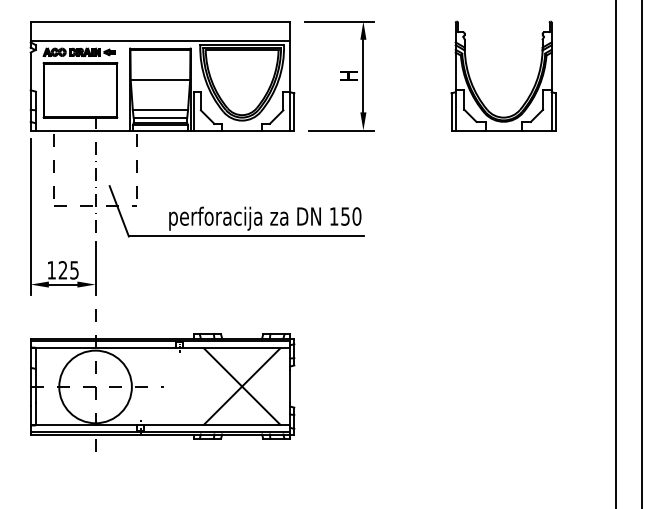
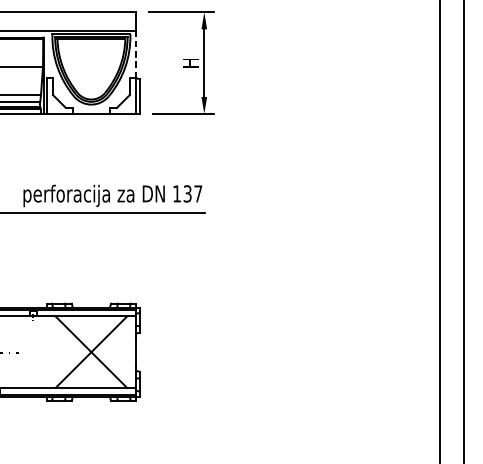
line: (290, 66) -> (136, 54), solid -> dashed
part: (475, 89) -> (308, 75), removed
text: (351, 216) -> (193, 193), 150 -> 137

